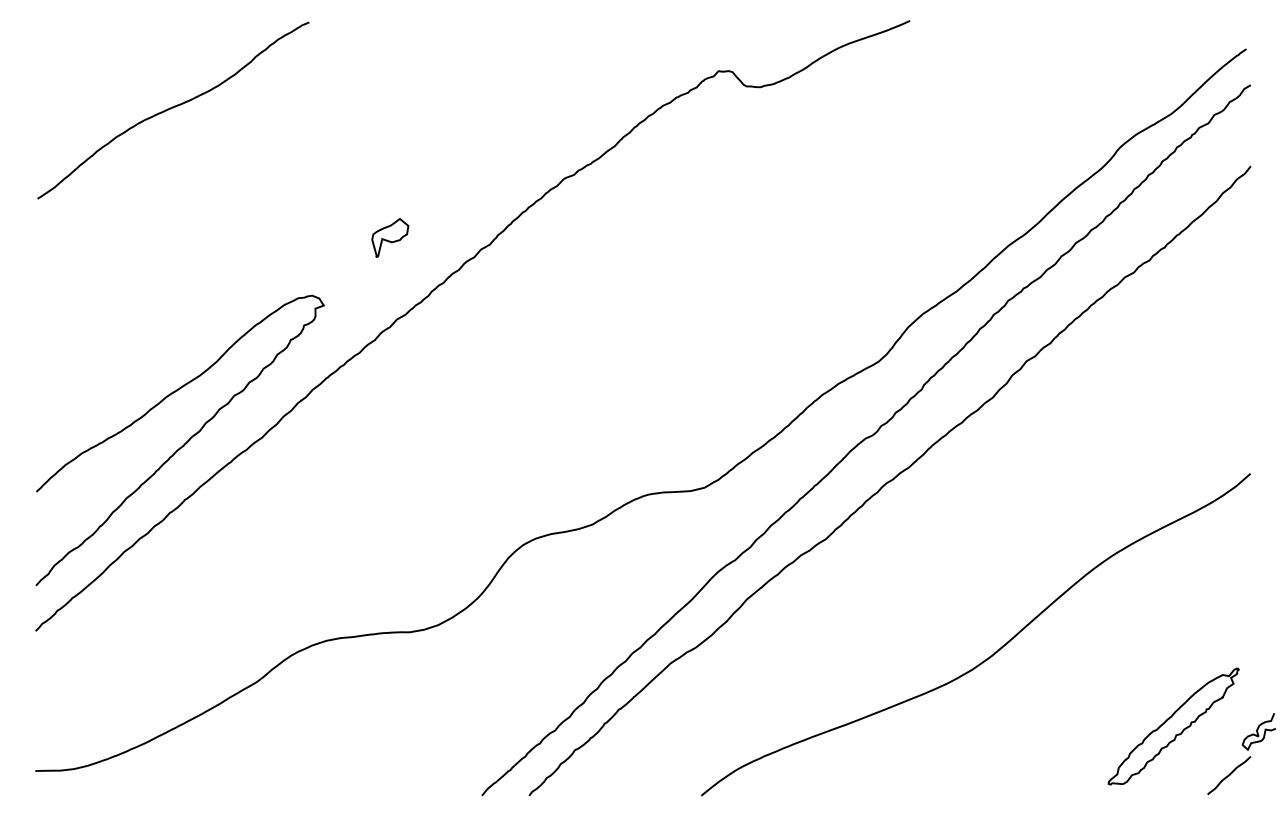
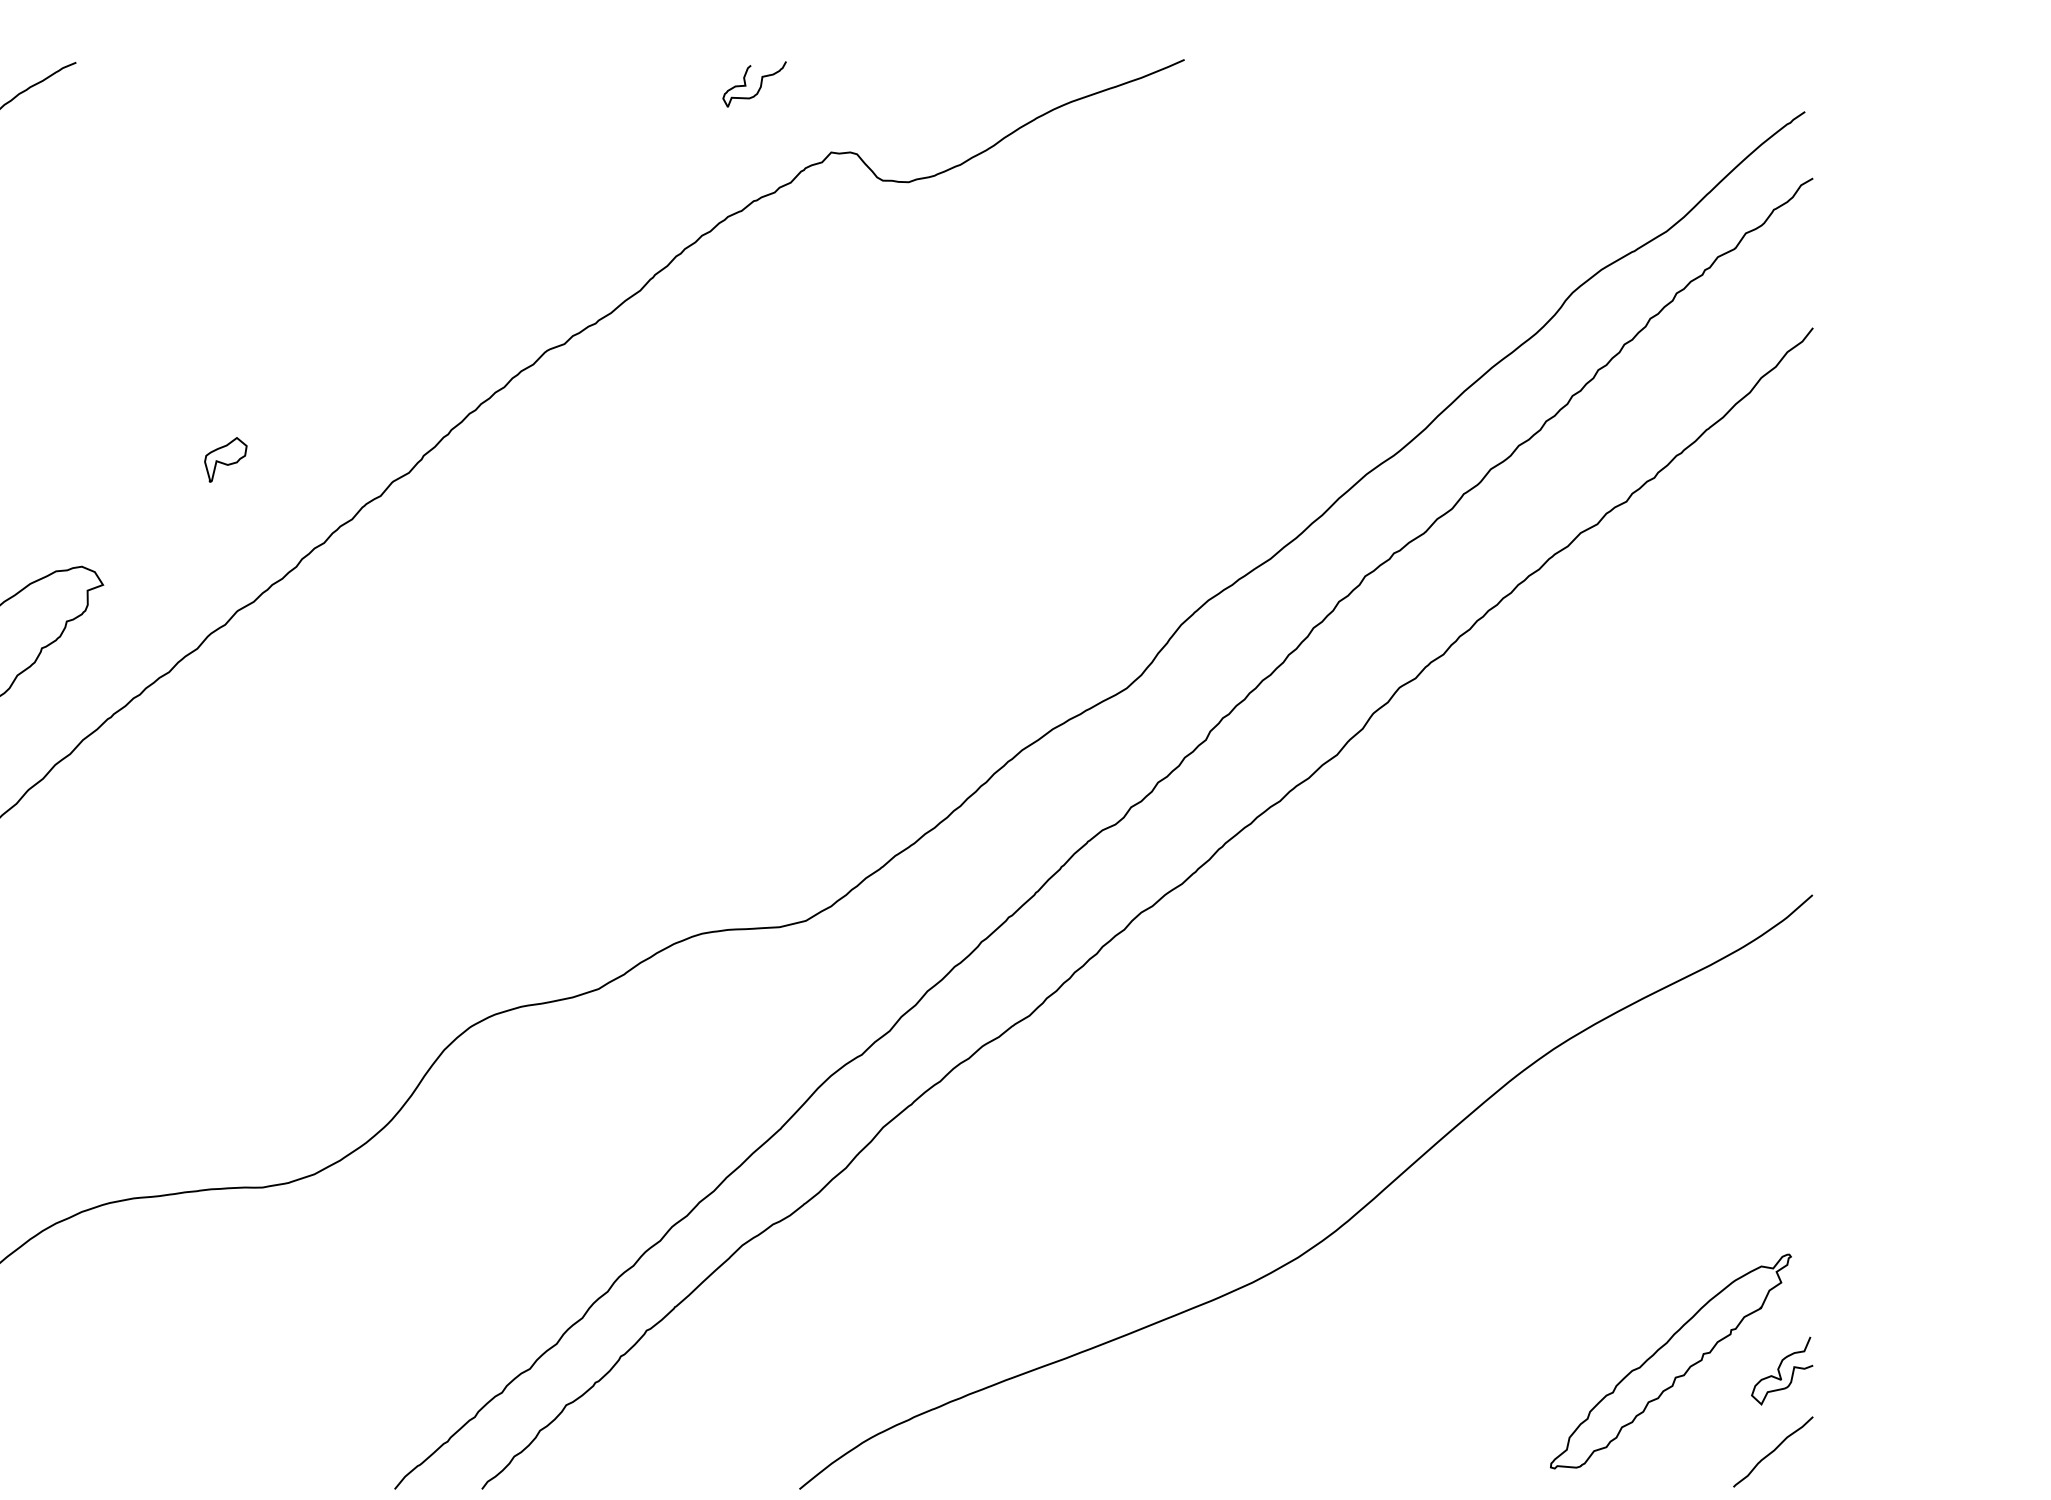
curve: (679, 33) -> (759, 83), added
part: (390, 237) -> (226, 459), size x0.62
curve: (1258, 731) -> (1781, 1370), moved

